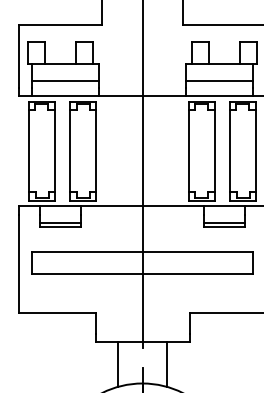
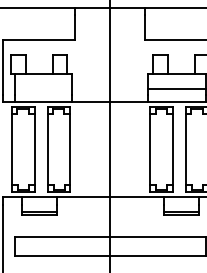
line: (65, 81) -> (43, 89), removed

